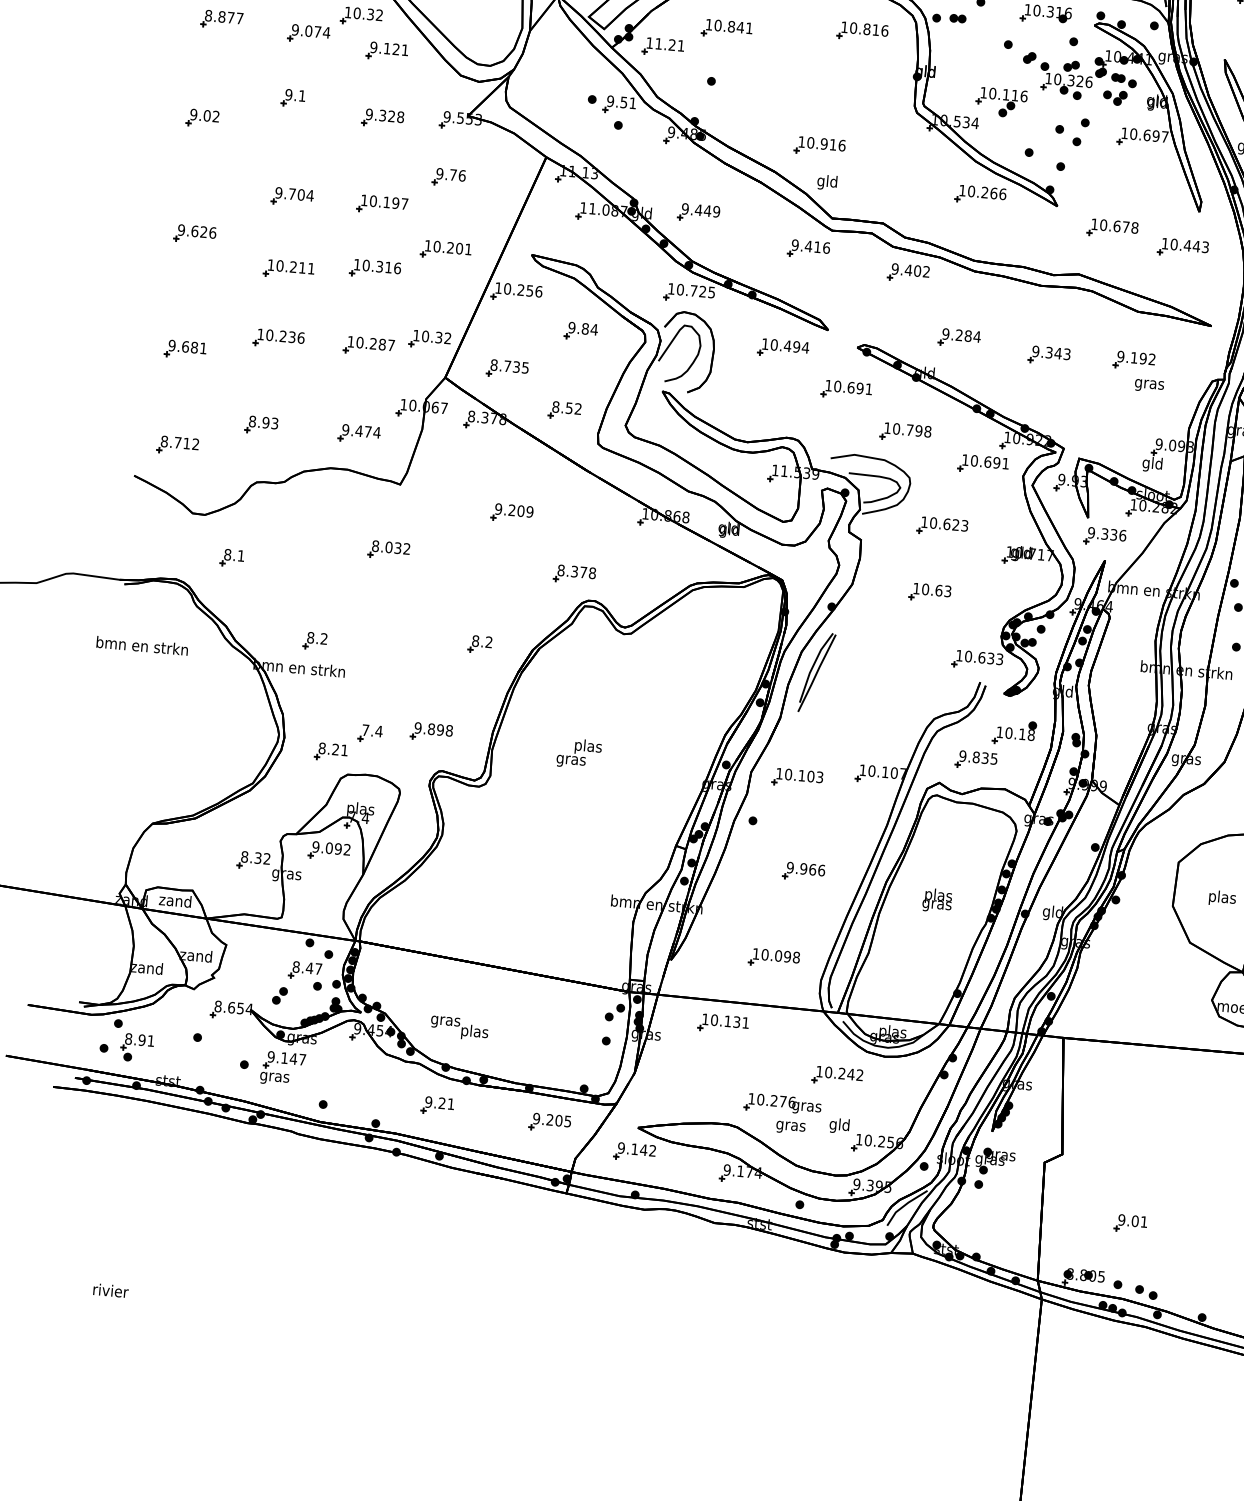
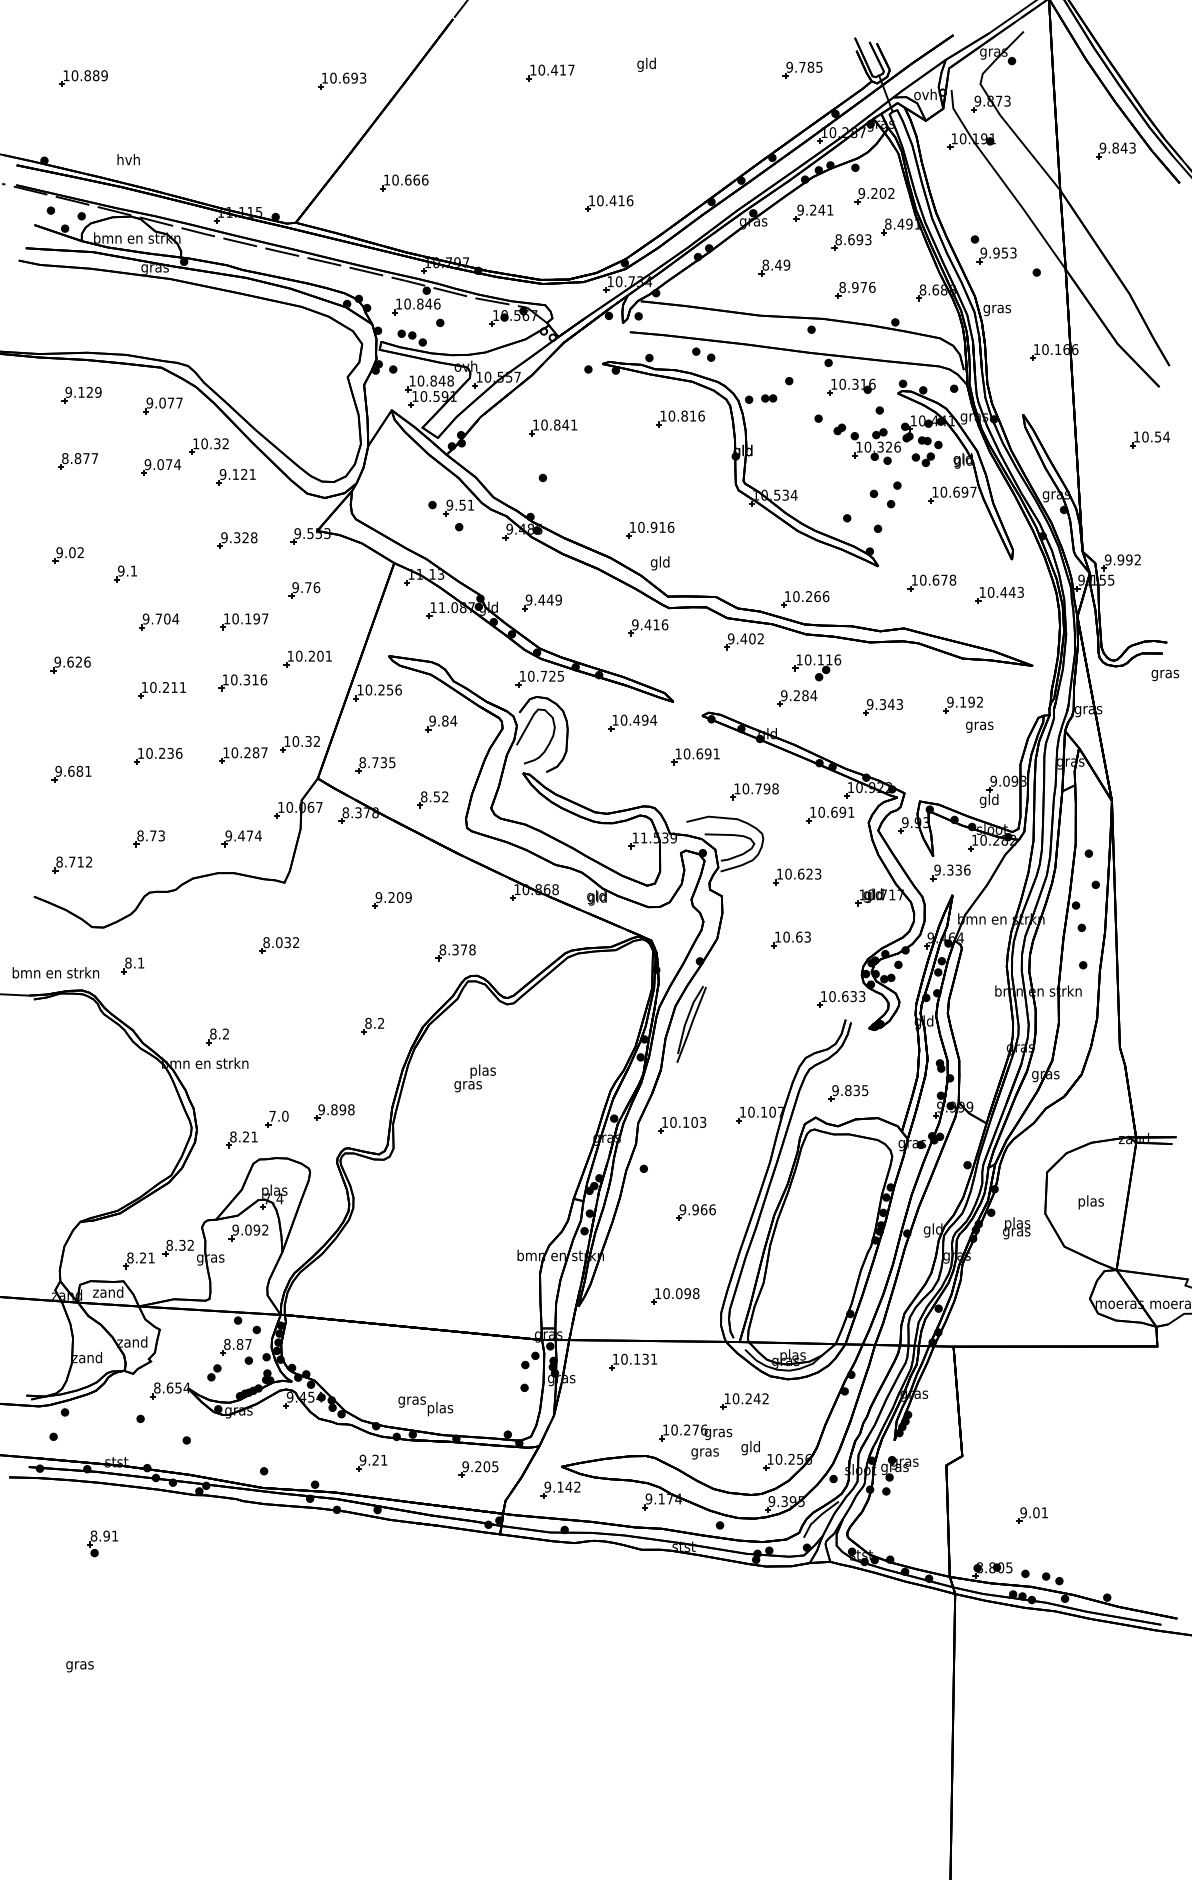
part: (662, 46) -> (494, 449), removed
part: (293, 97) -> (125, 573), moved
part: (1000, 102) -> (816, 667), moved
part: (980, 195) -> (805, 599), moved
text: (266, 422) -> (153, 835), 8.93 -> 8.73
text: (141, 645) -> (55, 972), moved
text: (378, 730) -> (284, 1115), 7.4 -> 7.0
part: (1013, 732) -> (881, 1064), removed
text: (578, 753) -> (474, 1078), moved
part: (210, 869) -> (138, 1260), added
text: (937, 900) -> (1016, 1228), moved
text: (309, 968) -> (239, 1344), 8.47 -> 8.87
text: (459, 1028) -> (425, 1406), moved
part: (136, 1047) -> (102, 1543), moved
part: (282, 1068) -> (222, 1440), removed
text: (110, 1292) -> (80, 1665), rivier -> gras

